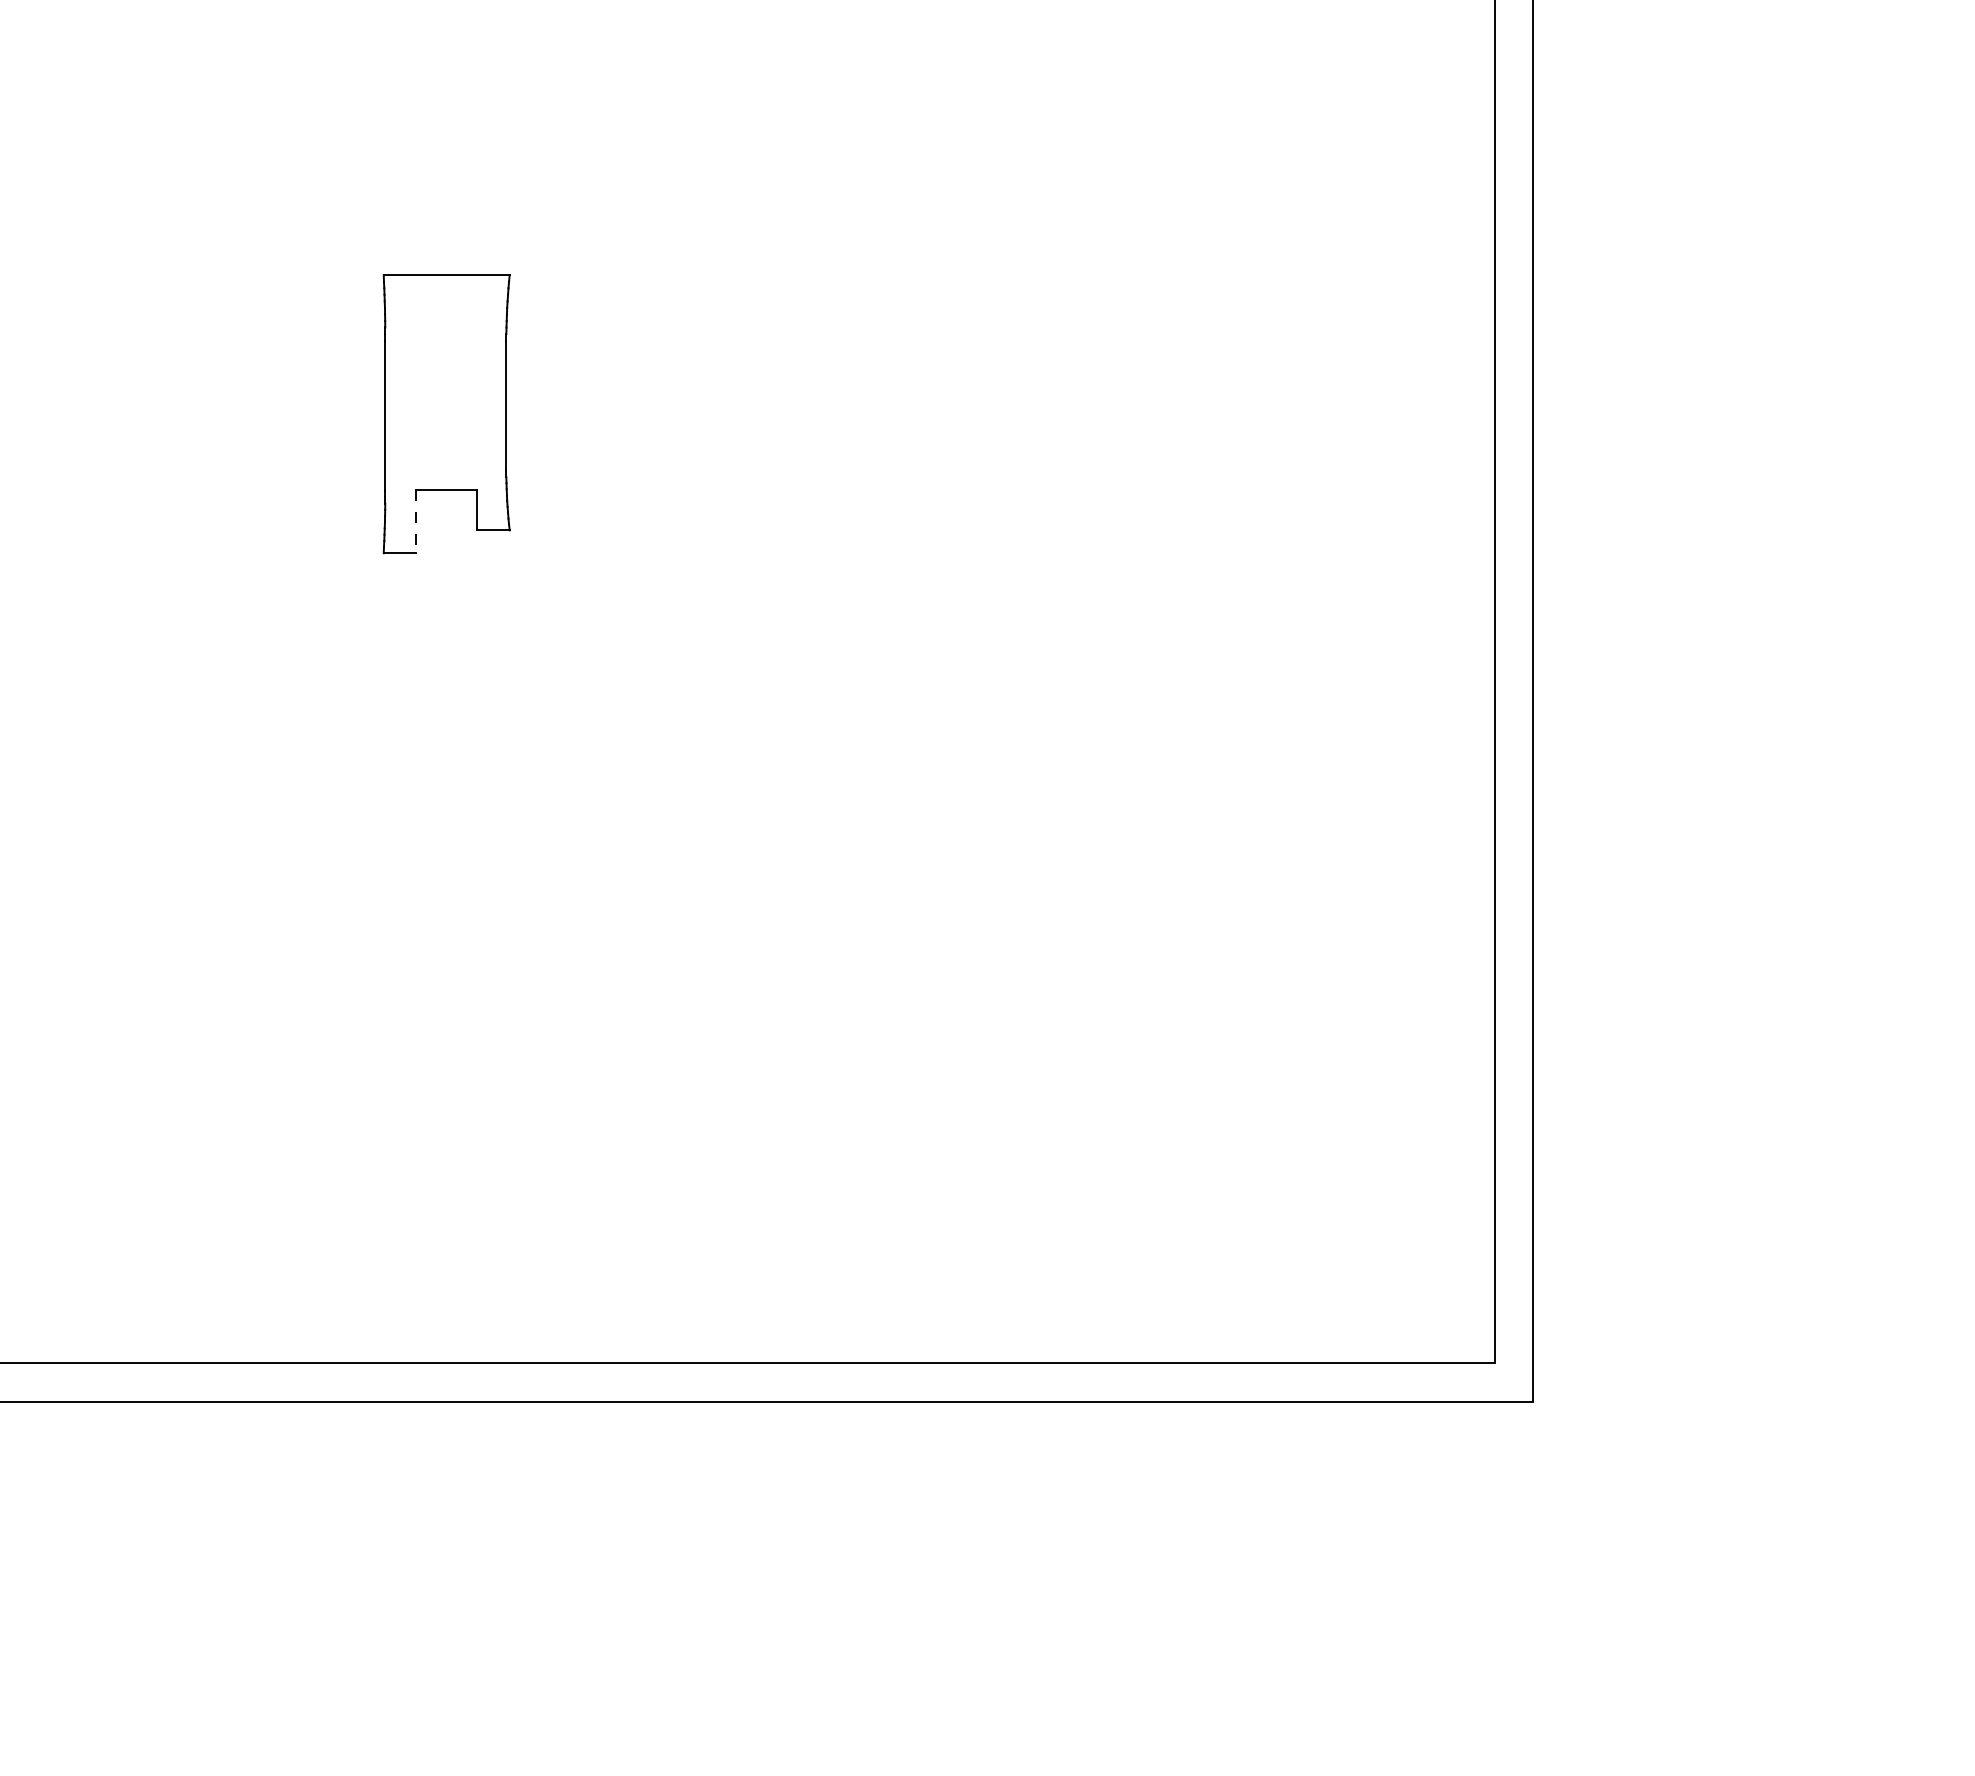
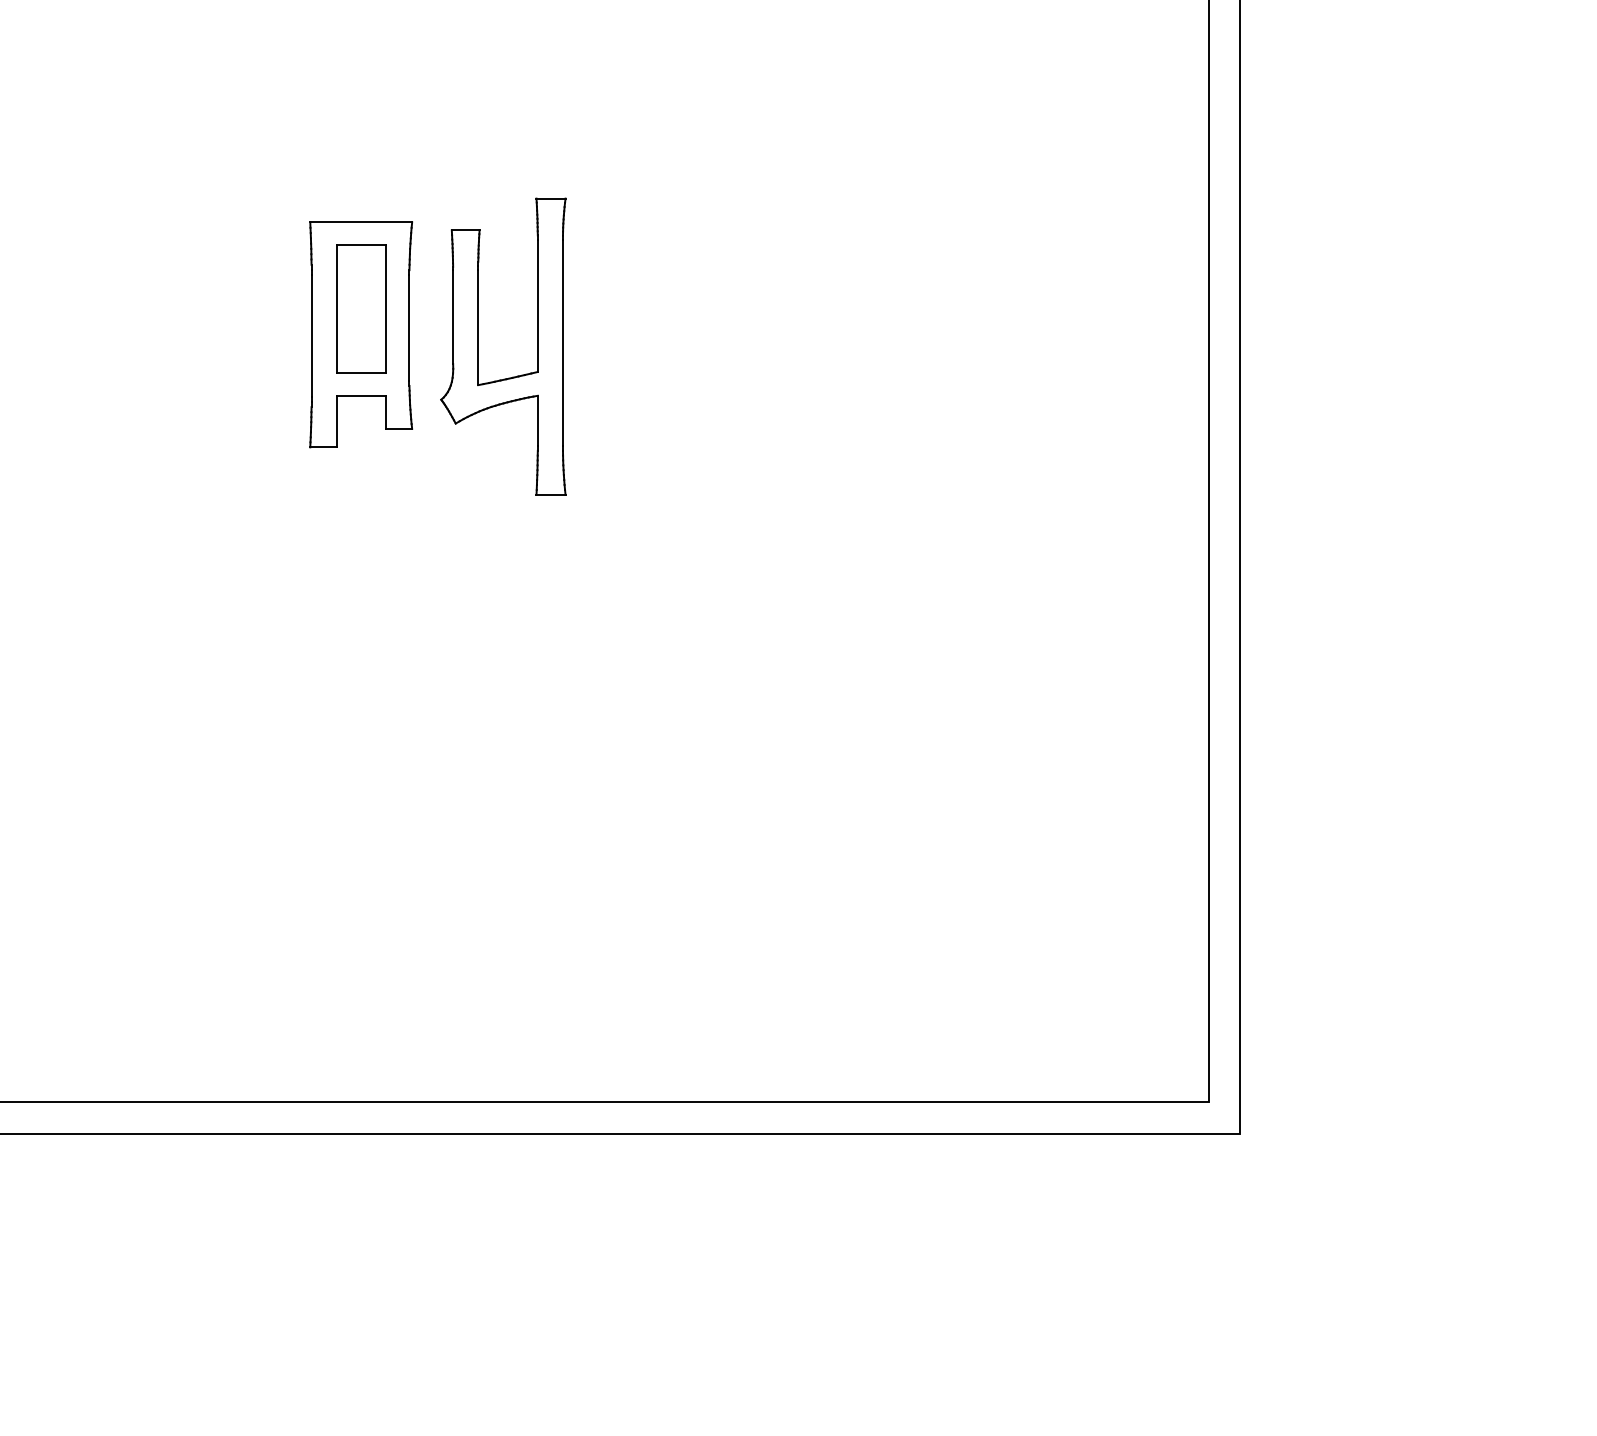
part: (446, 382) -> (361, 309), added
part: (592, 428) -> (479, 346), added
line: (416, 521) -> (336, 421), dashed -> solid

